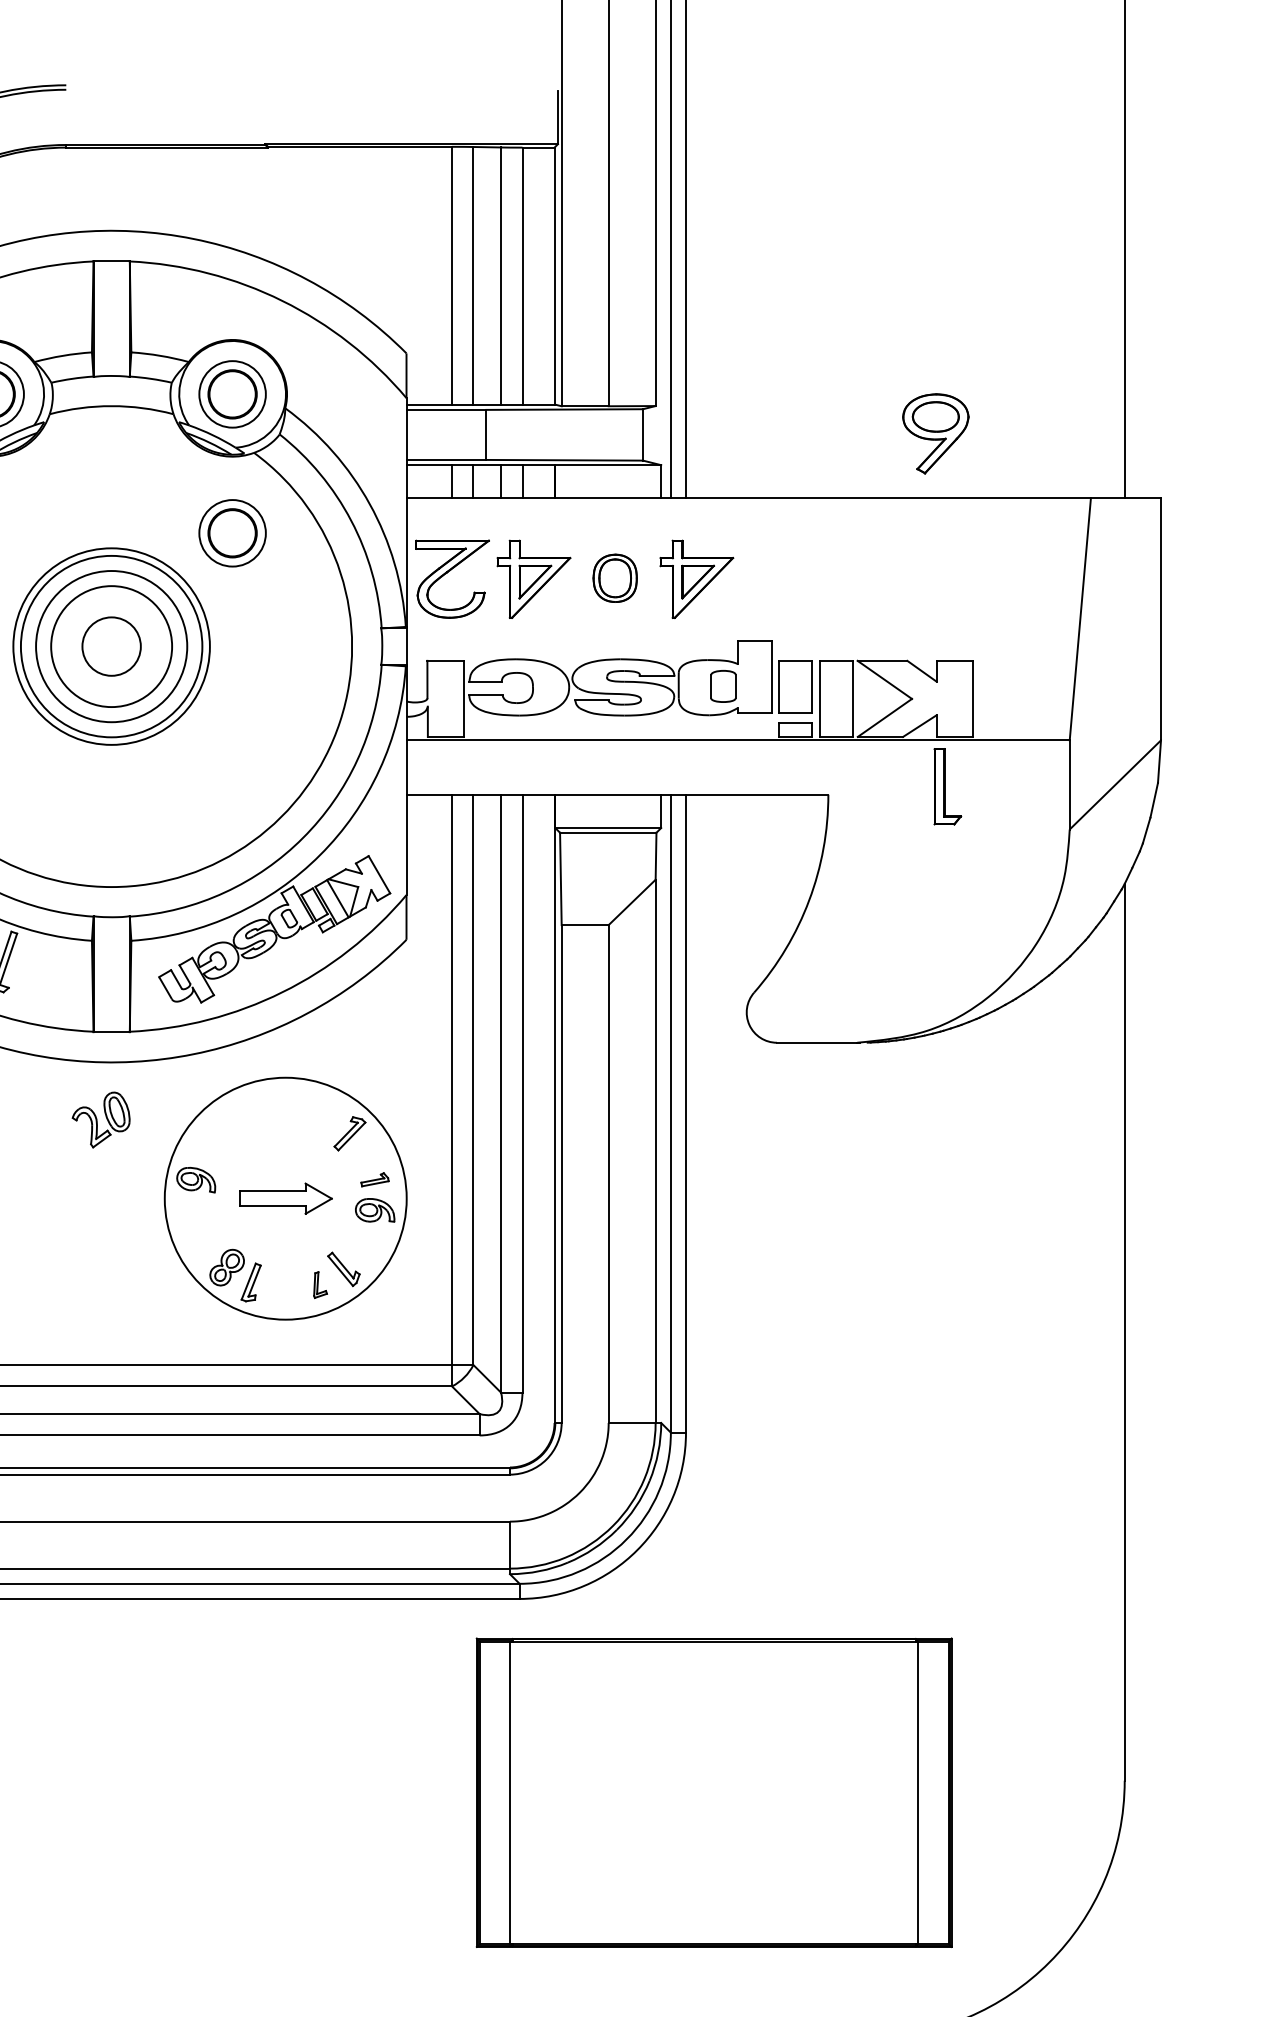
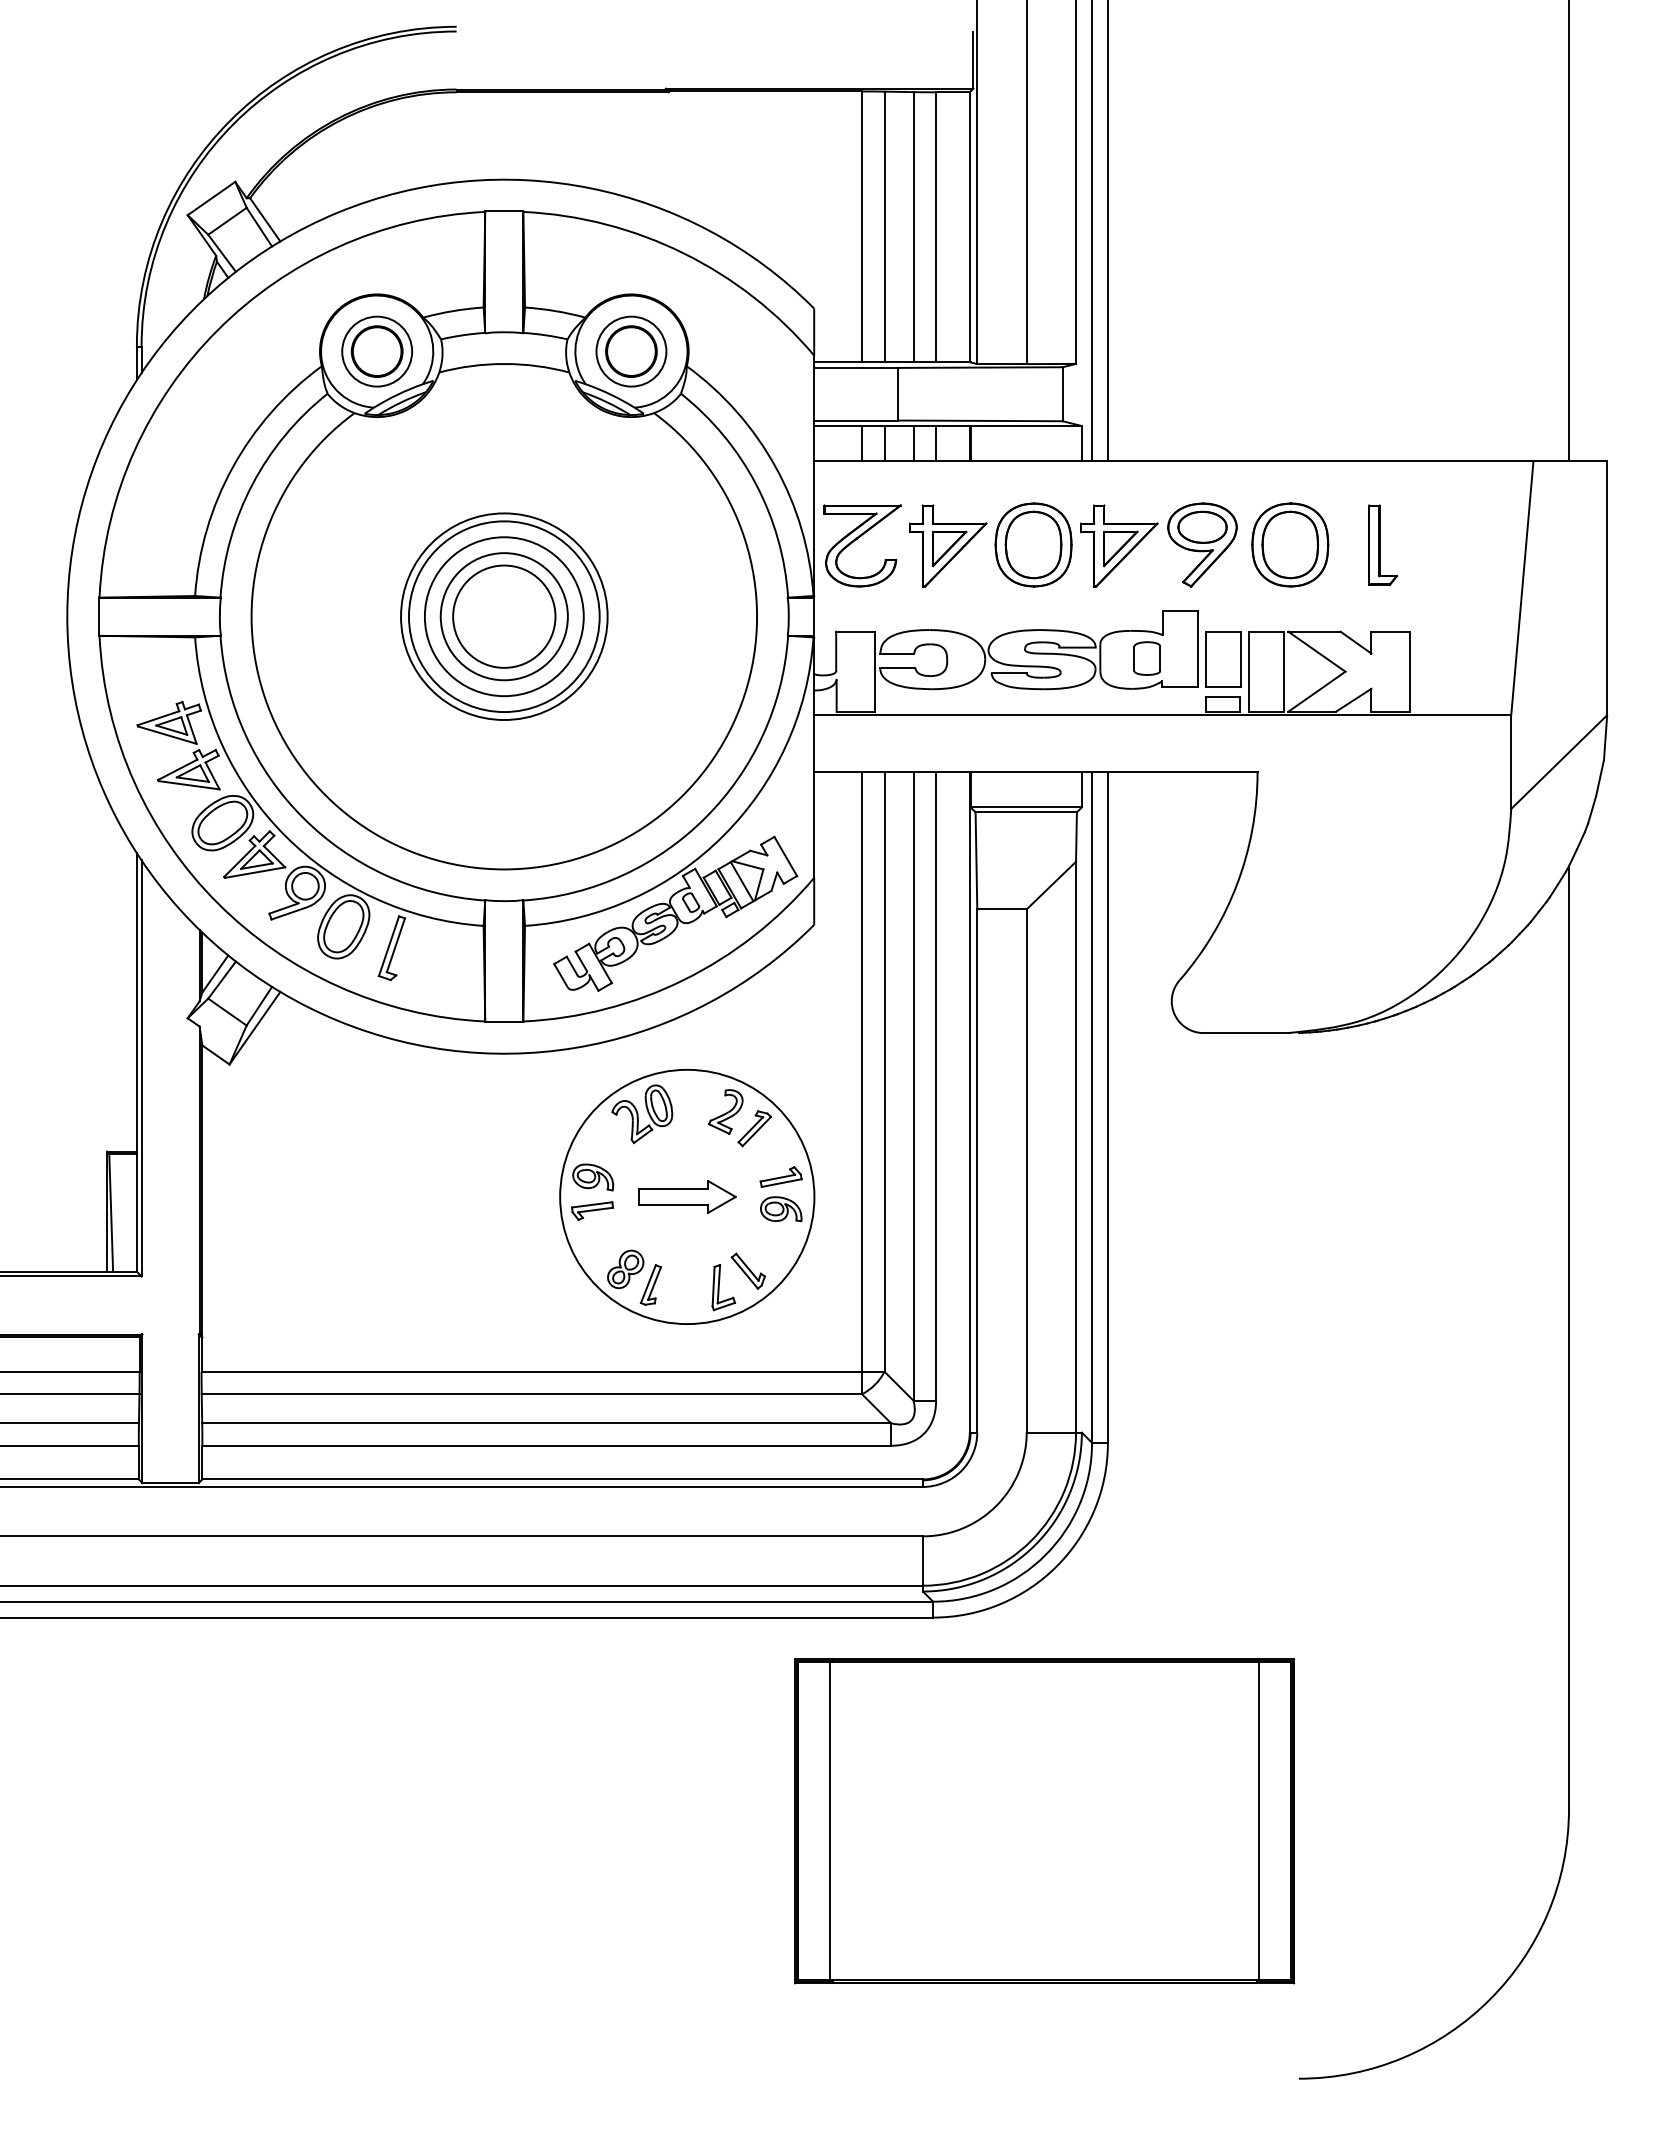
part: (935, 433) -> (1202, 544), moved
part: (232, 533) -> (631, 497), removed
part: (615, 577) -> (1033, 544), size x1.67
part: (859, 577) -> (1290, 544), added
circle: (111, 646) -> (504, 616), size x1.67
part: (947, 786) -> (1382, 544), moved
part: (322, 1117) -> (725, 1111), added
part: (101, 1120) -> (642, 1114), moved
part: (374, 1179) -> (780, 1176), size x1.43
part: (195, 1211) -> (592, 1210), added
part: (320, 1284) -> (723, 1287), size x1.67
part: (714, 1792) -> (1044, 1821), moved

